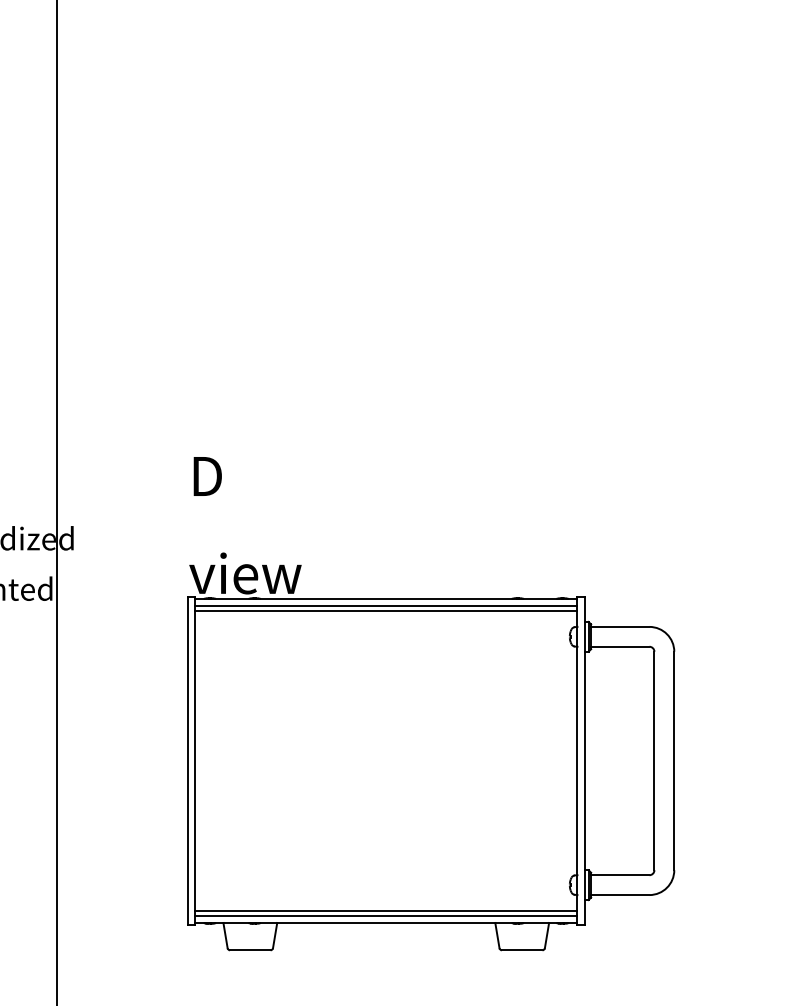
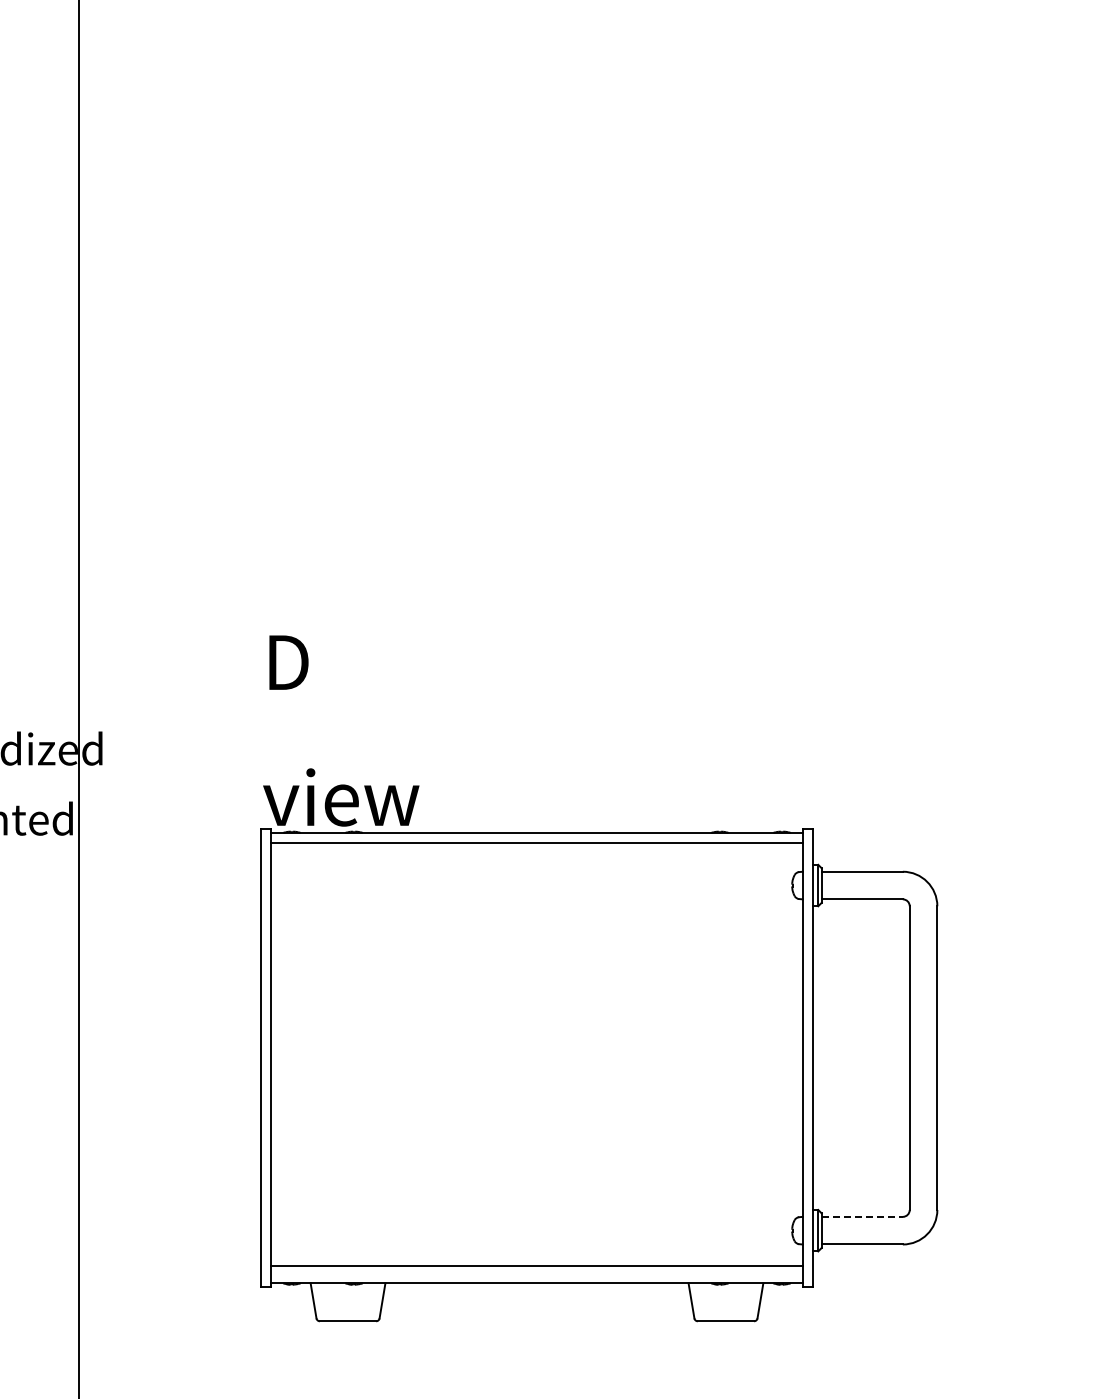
line: (385, 611) -> (536, 850), removed
line: (620, 874) -> (862, 1216), solid -> dashed
line: (385, 915) -> (536, 1272), removed

